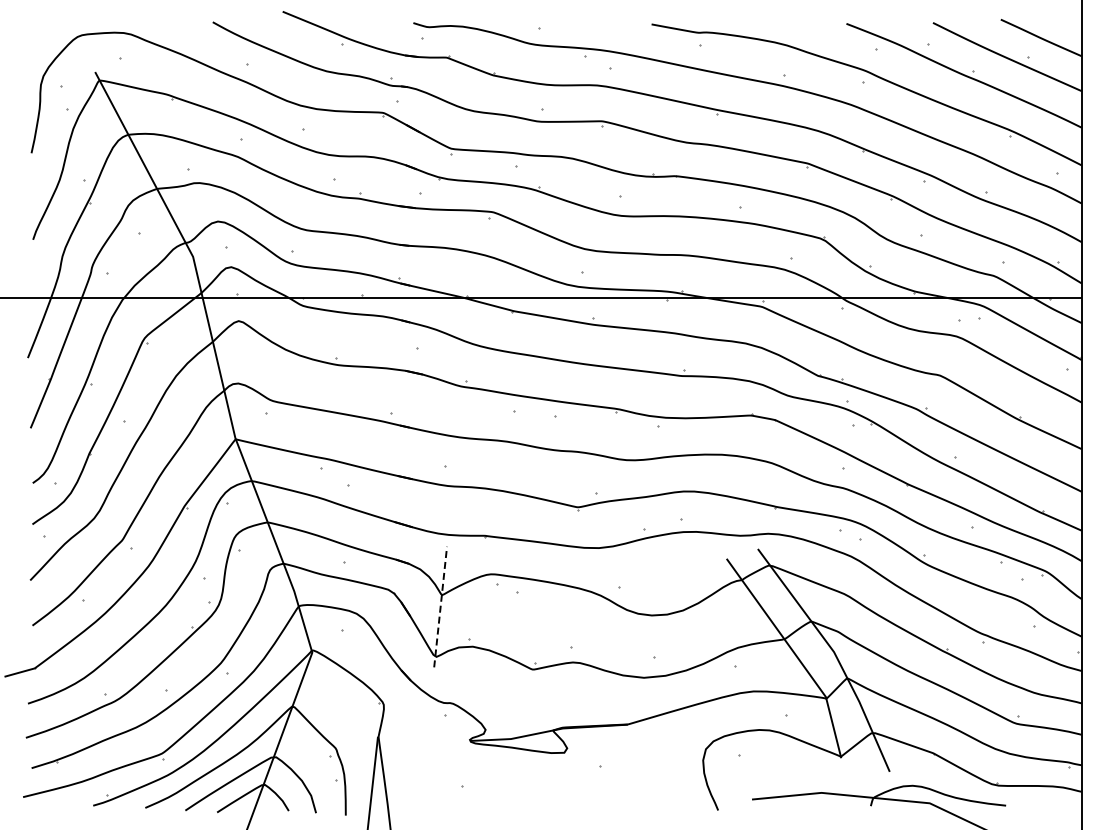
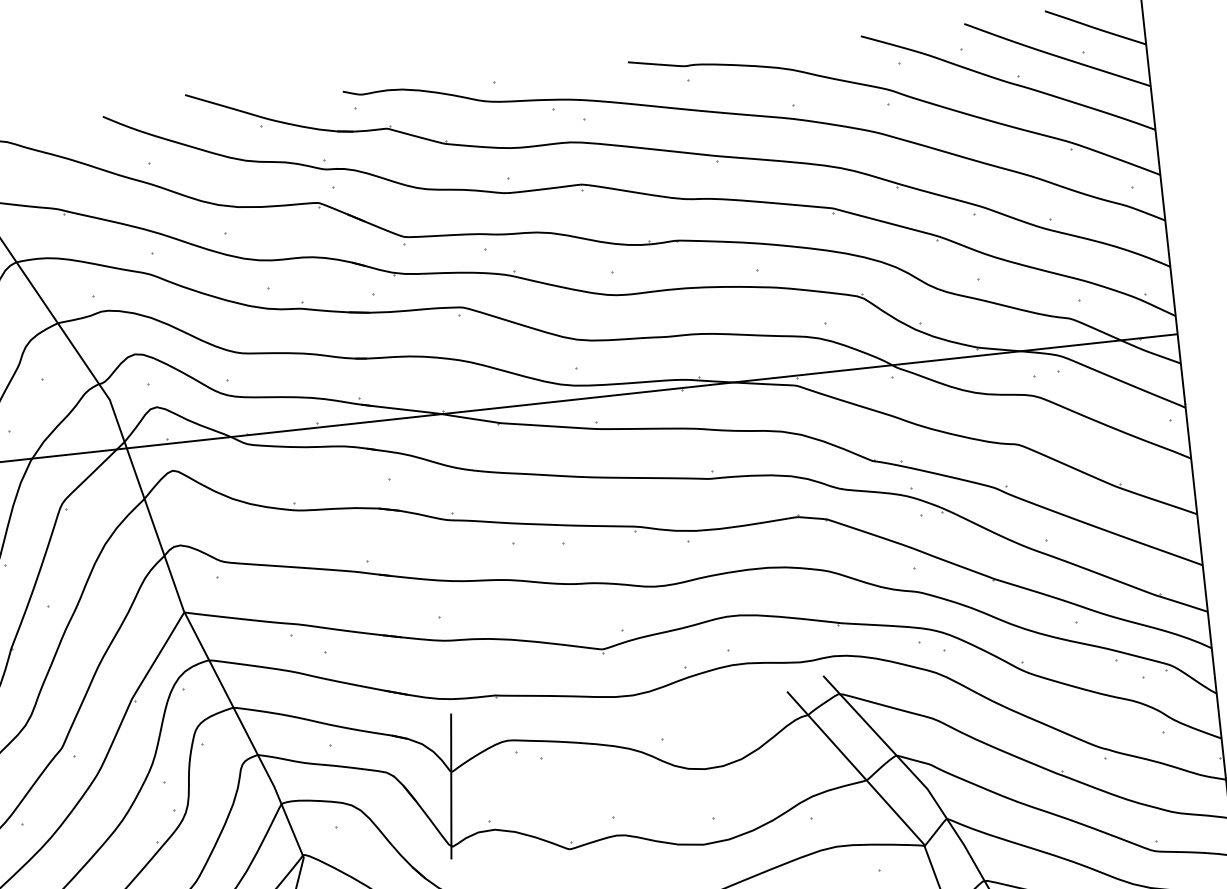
line: (440, 607) -> (451, 787), dashed -> solid

